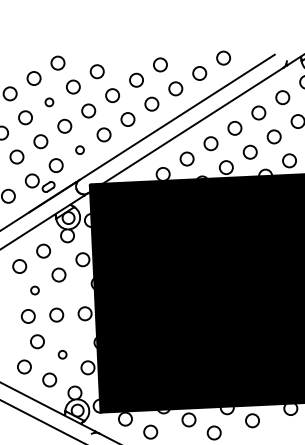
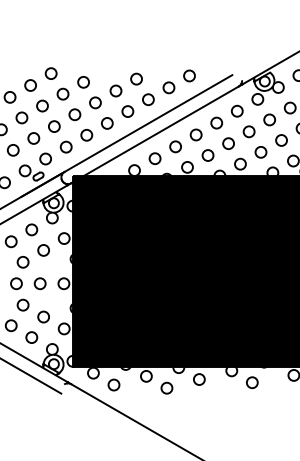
circle: (49, 101) -> (42, 105), size x1.67
circle: (79, 149) -> (65, 146), size x1.67
circle: (34, 290) -> (22, 262), size x1.67
circle: (62, 354) -> (43, 316), size x1.67

